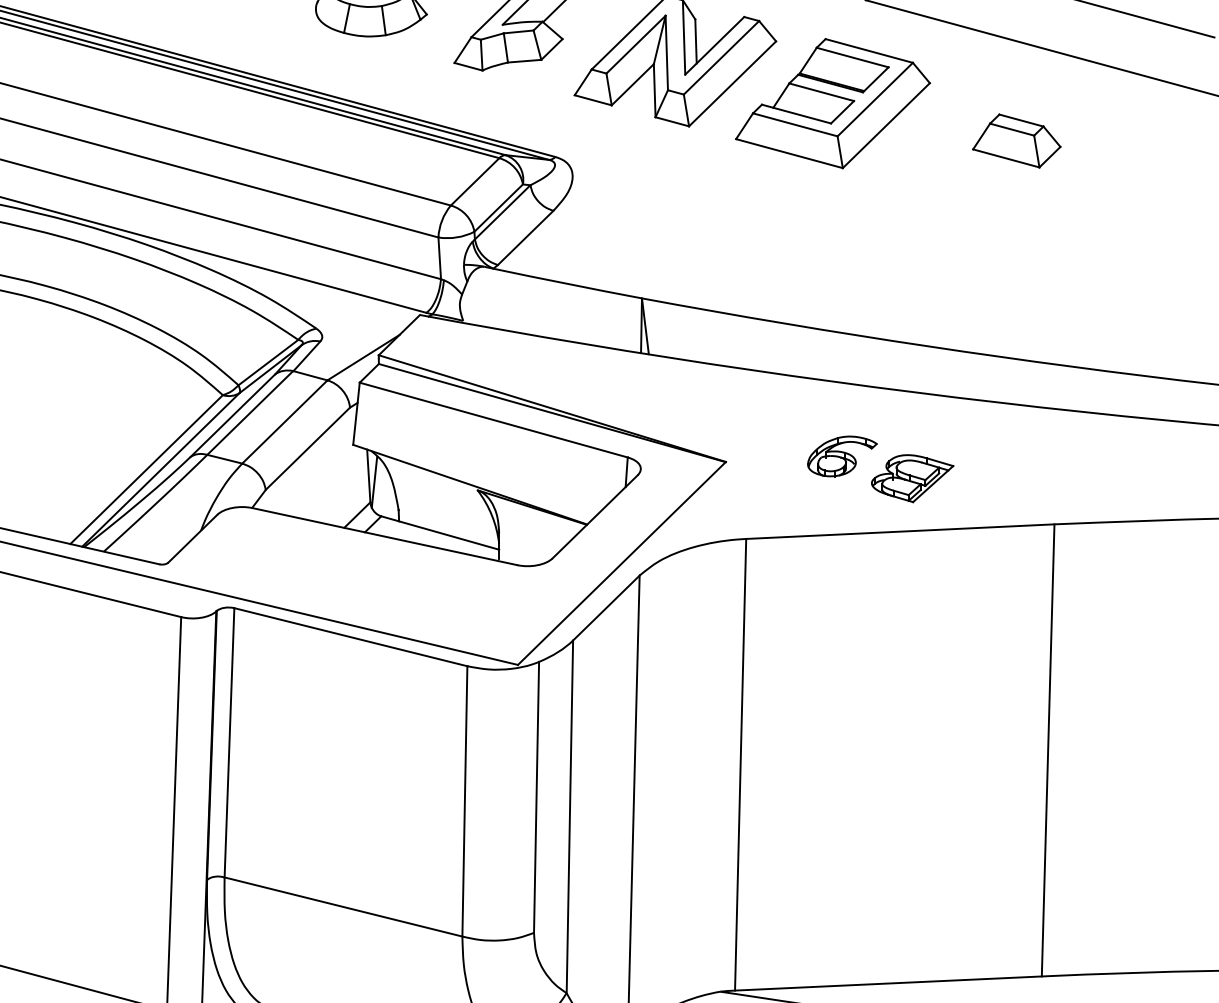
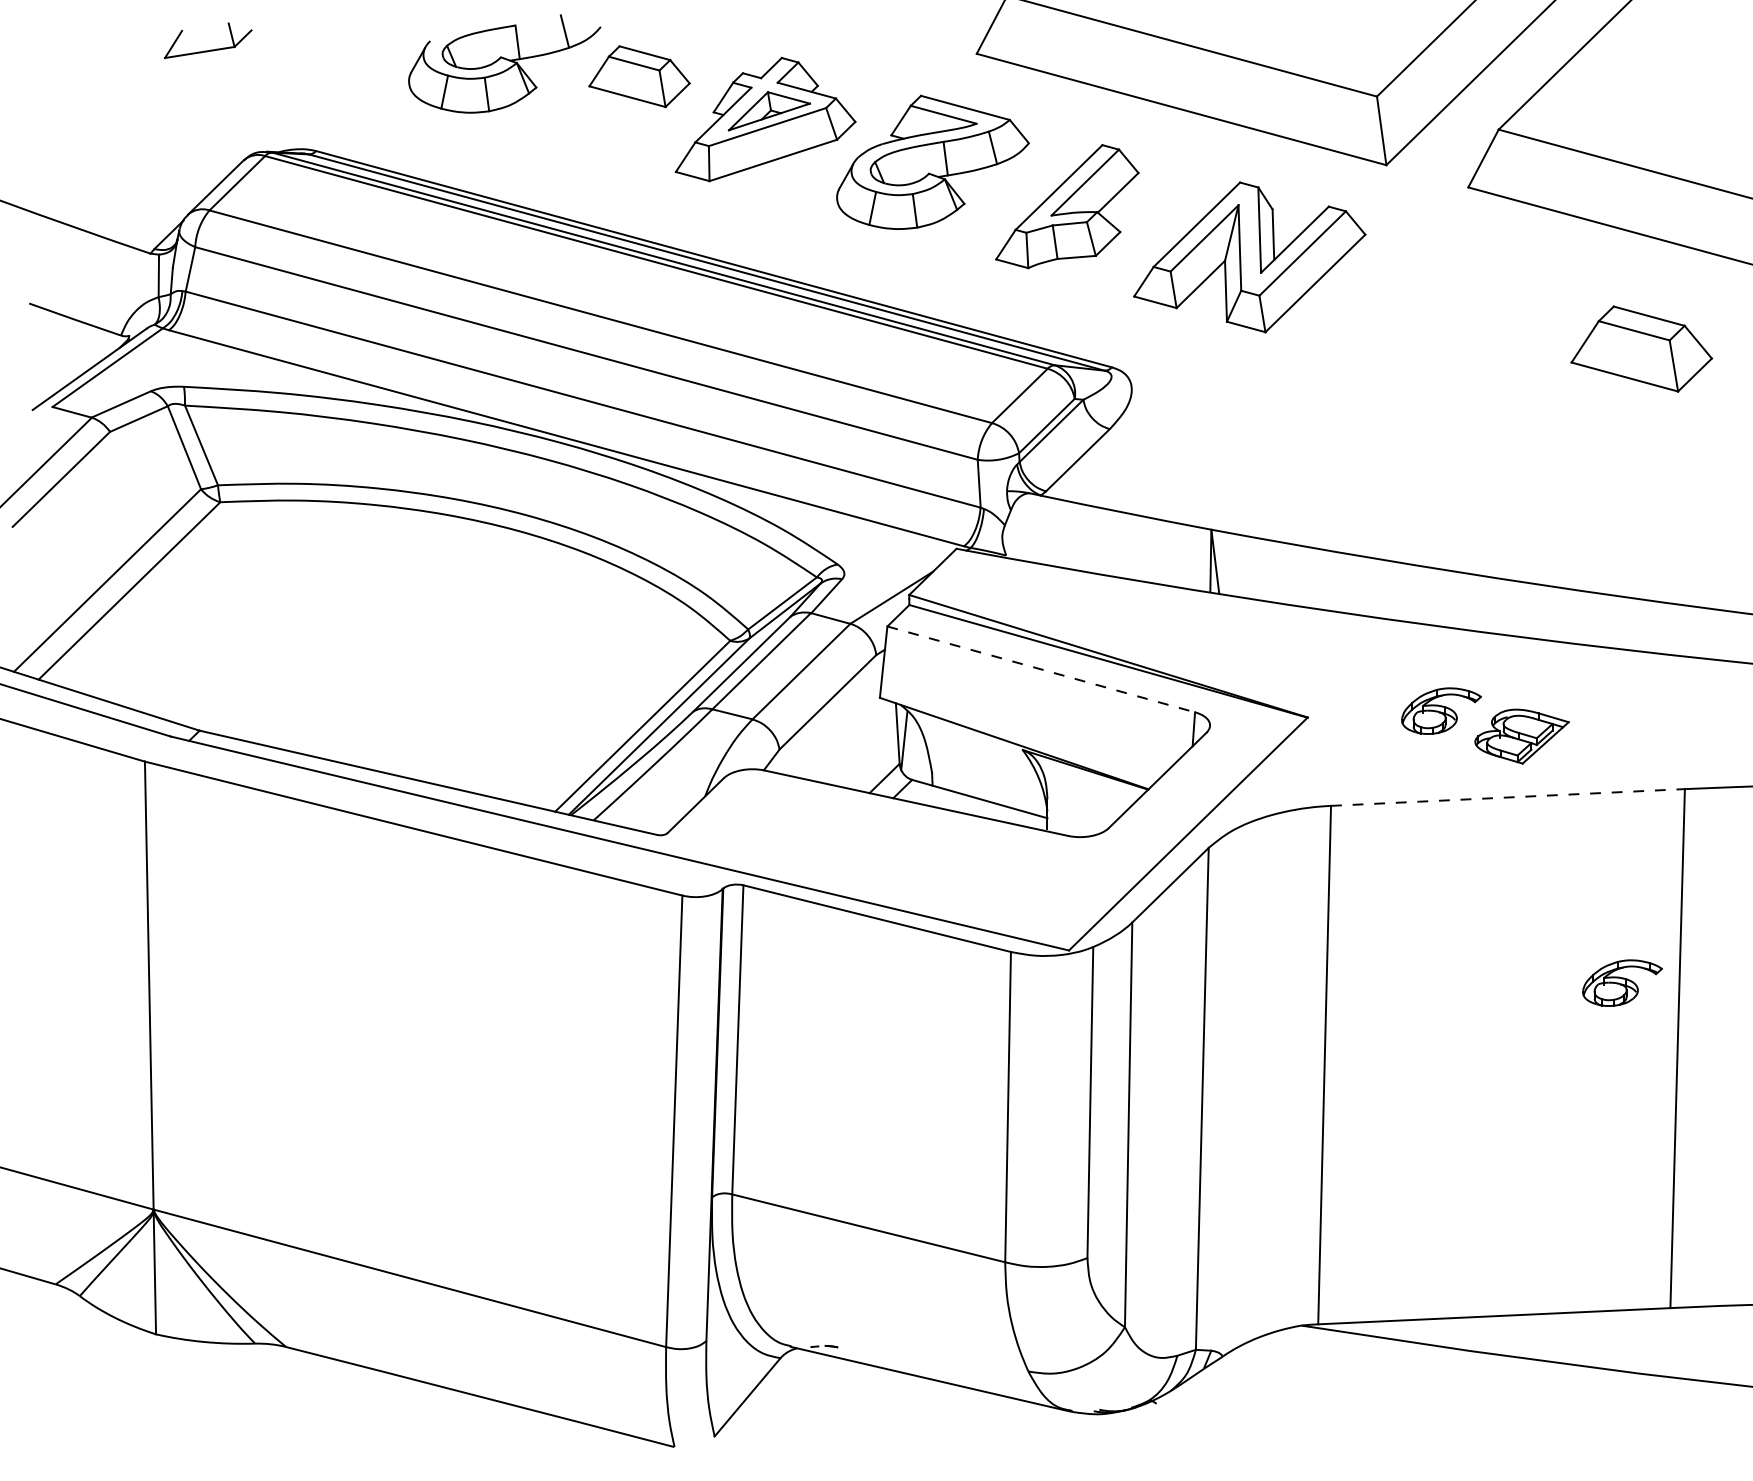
part: (832, 103) -> (1430, 306), removed
part: (1016, 140) -> (1641, 348), size x1.4
line: (493, 420) -> (1041, 669), solid -> dashed
line: (899, 531) -> (1507, 797), solid -> dashed
part: (1000, 692) -> (1622, 982), added

